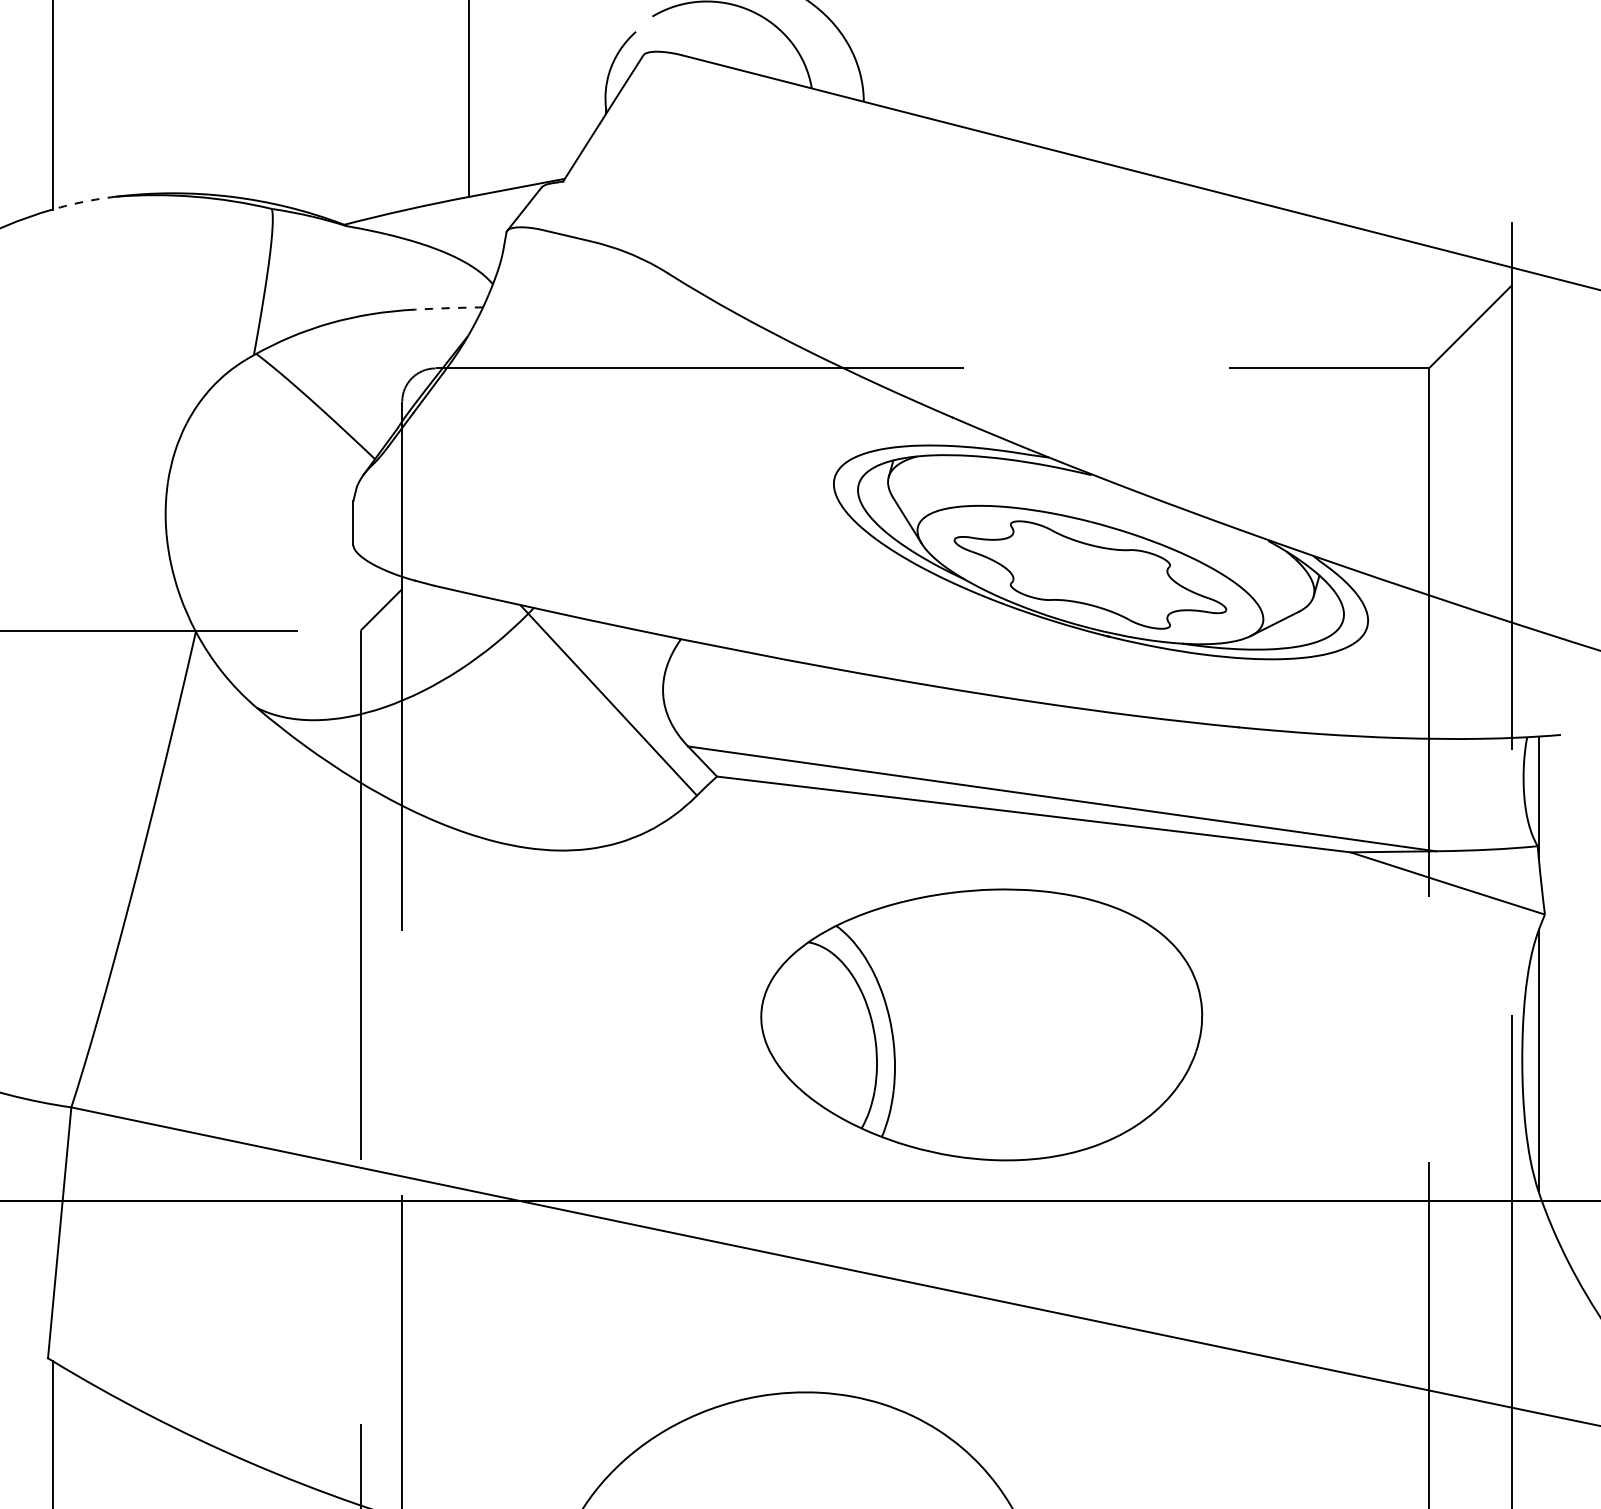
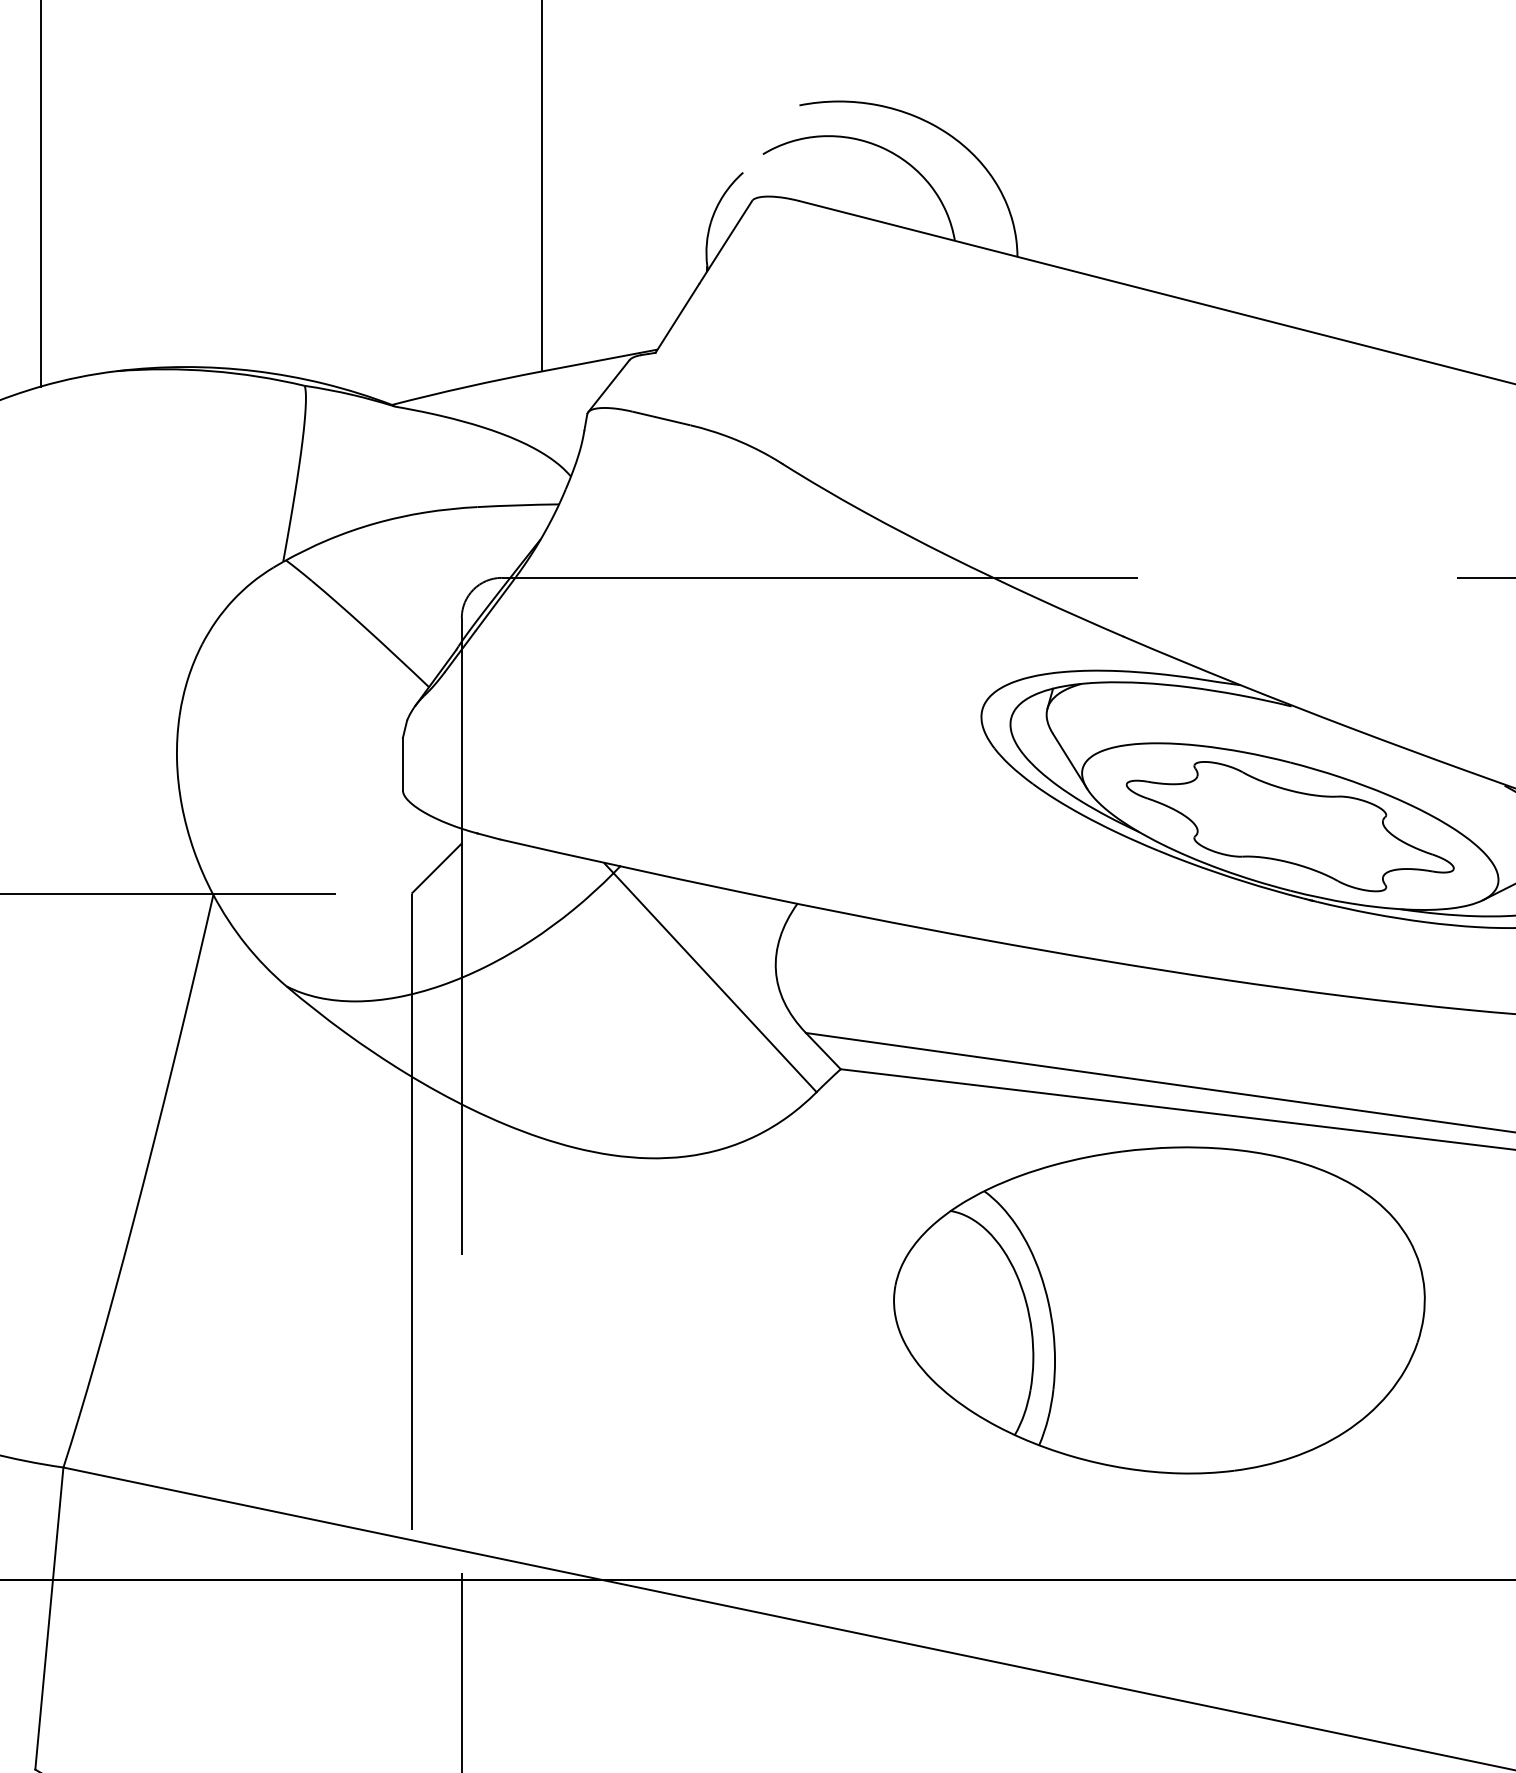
arc: (83, 201) -> (78, 376), dashed -> solid
arc: (449, 308) -> (518, 505), dashed -> solid
part: (981, 1024) -> (1159, 1309), moved

